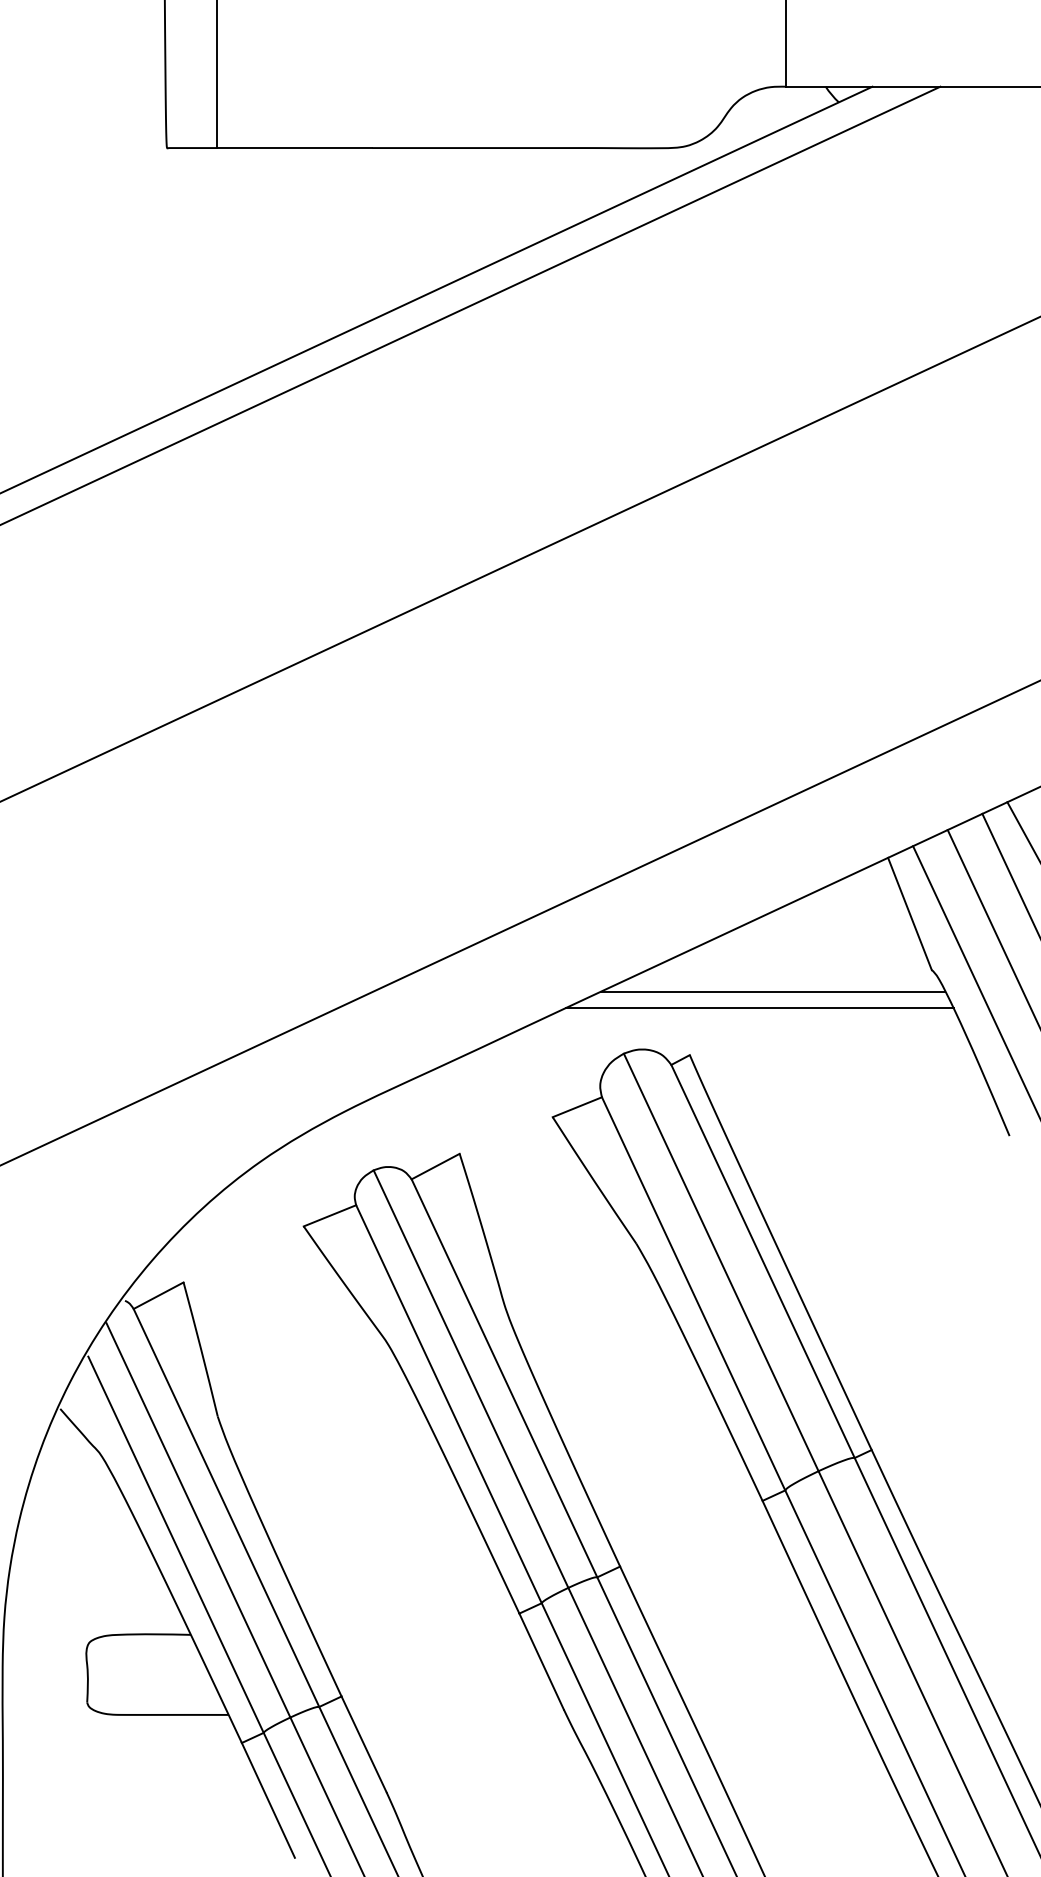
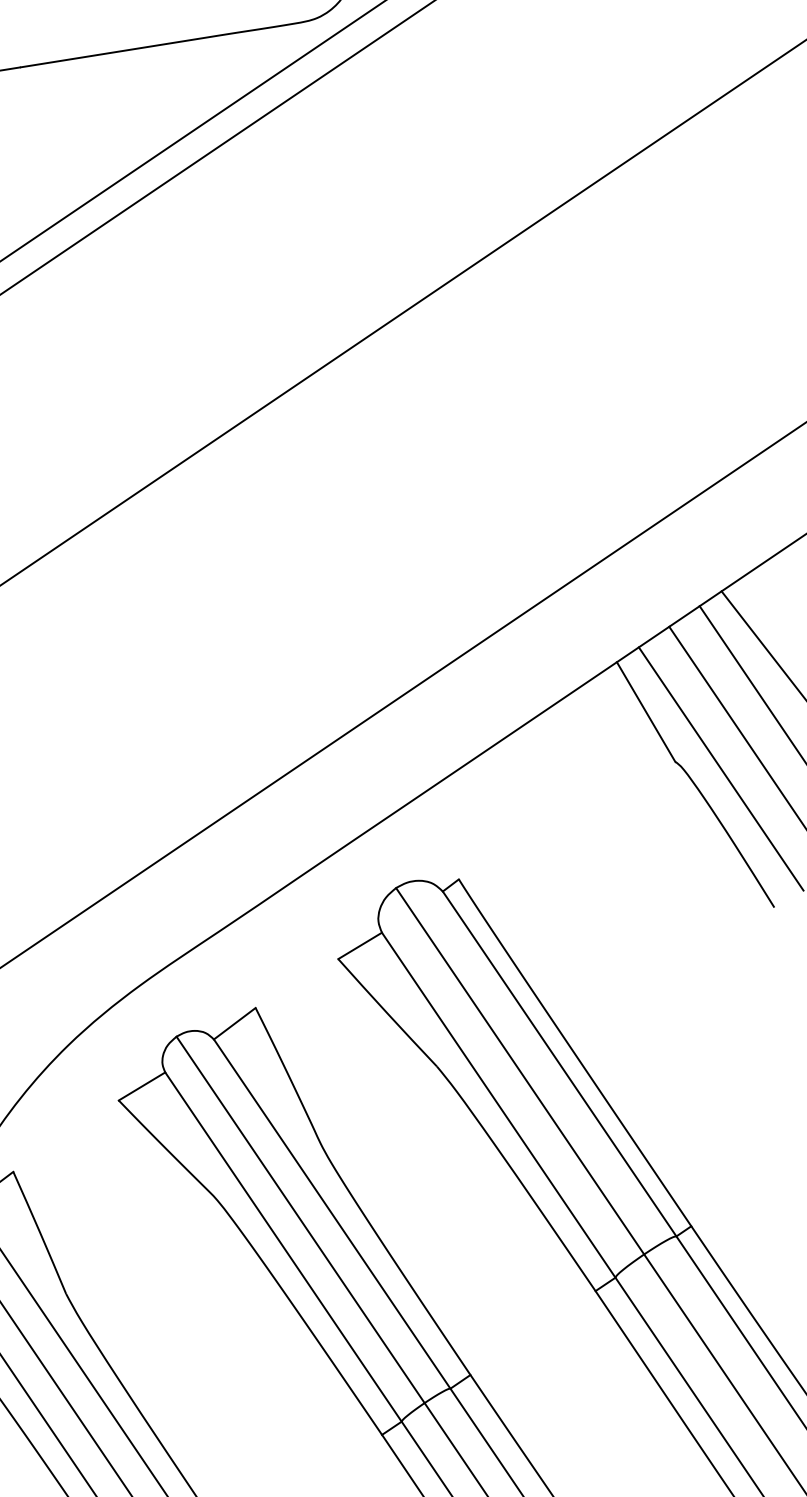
line: (773, 991) -> (528, 806), removed
line: (759, 1008) -> (517, 824), removed

